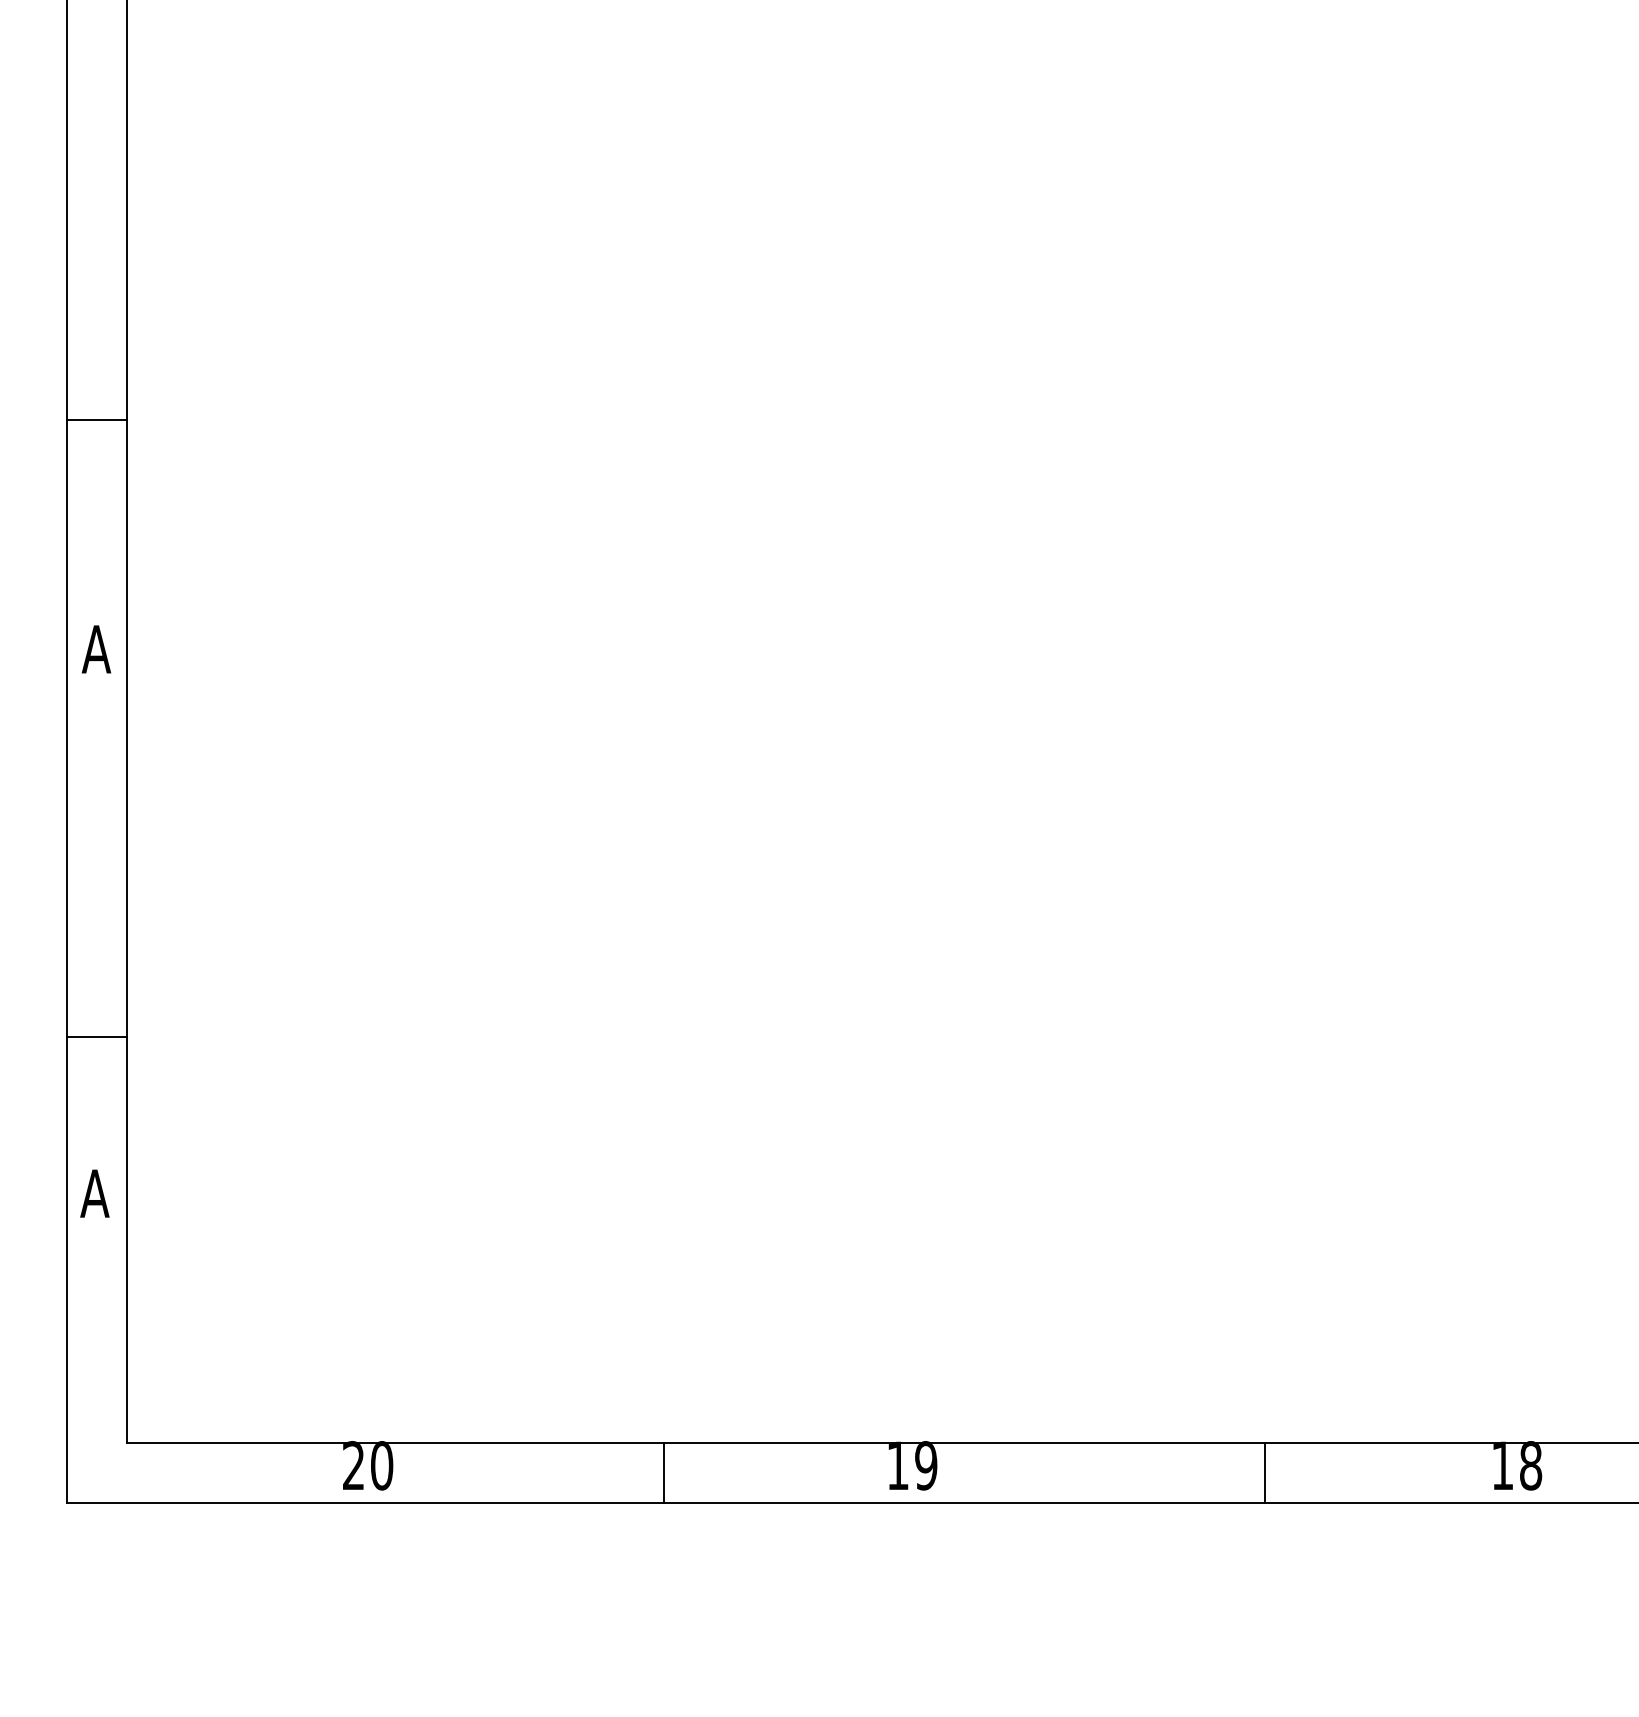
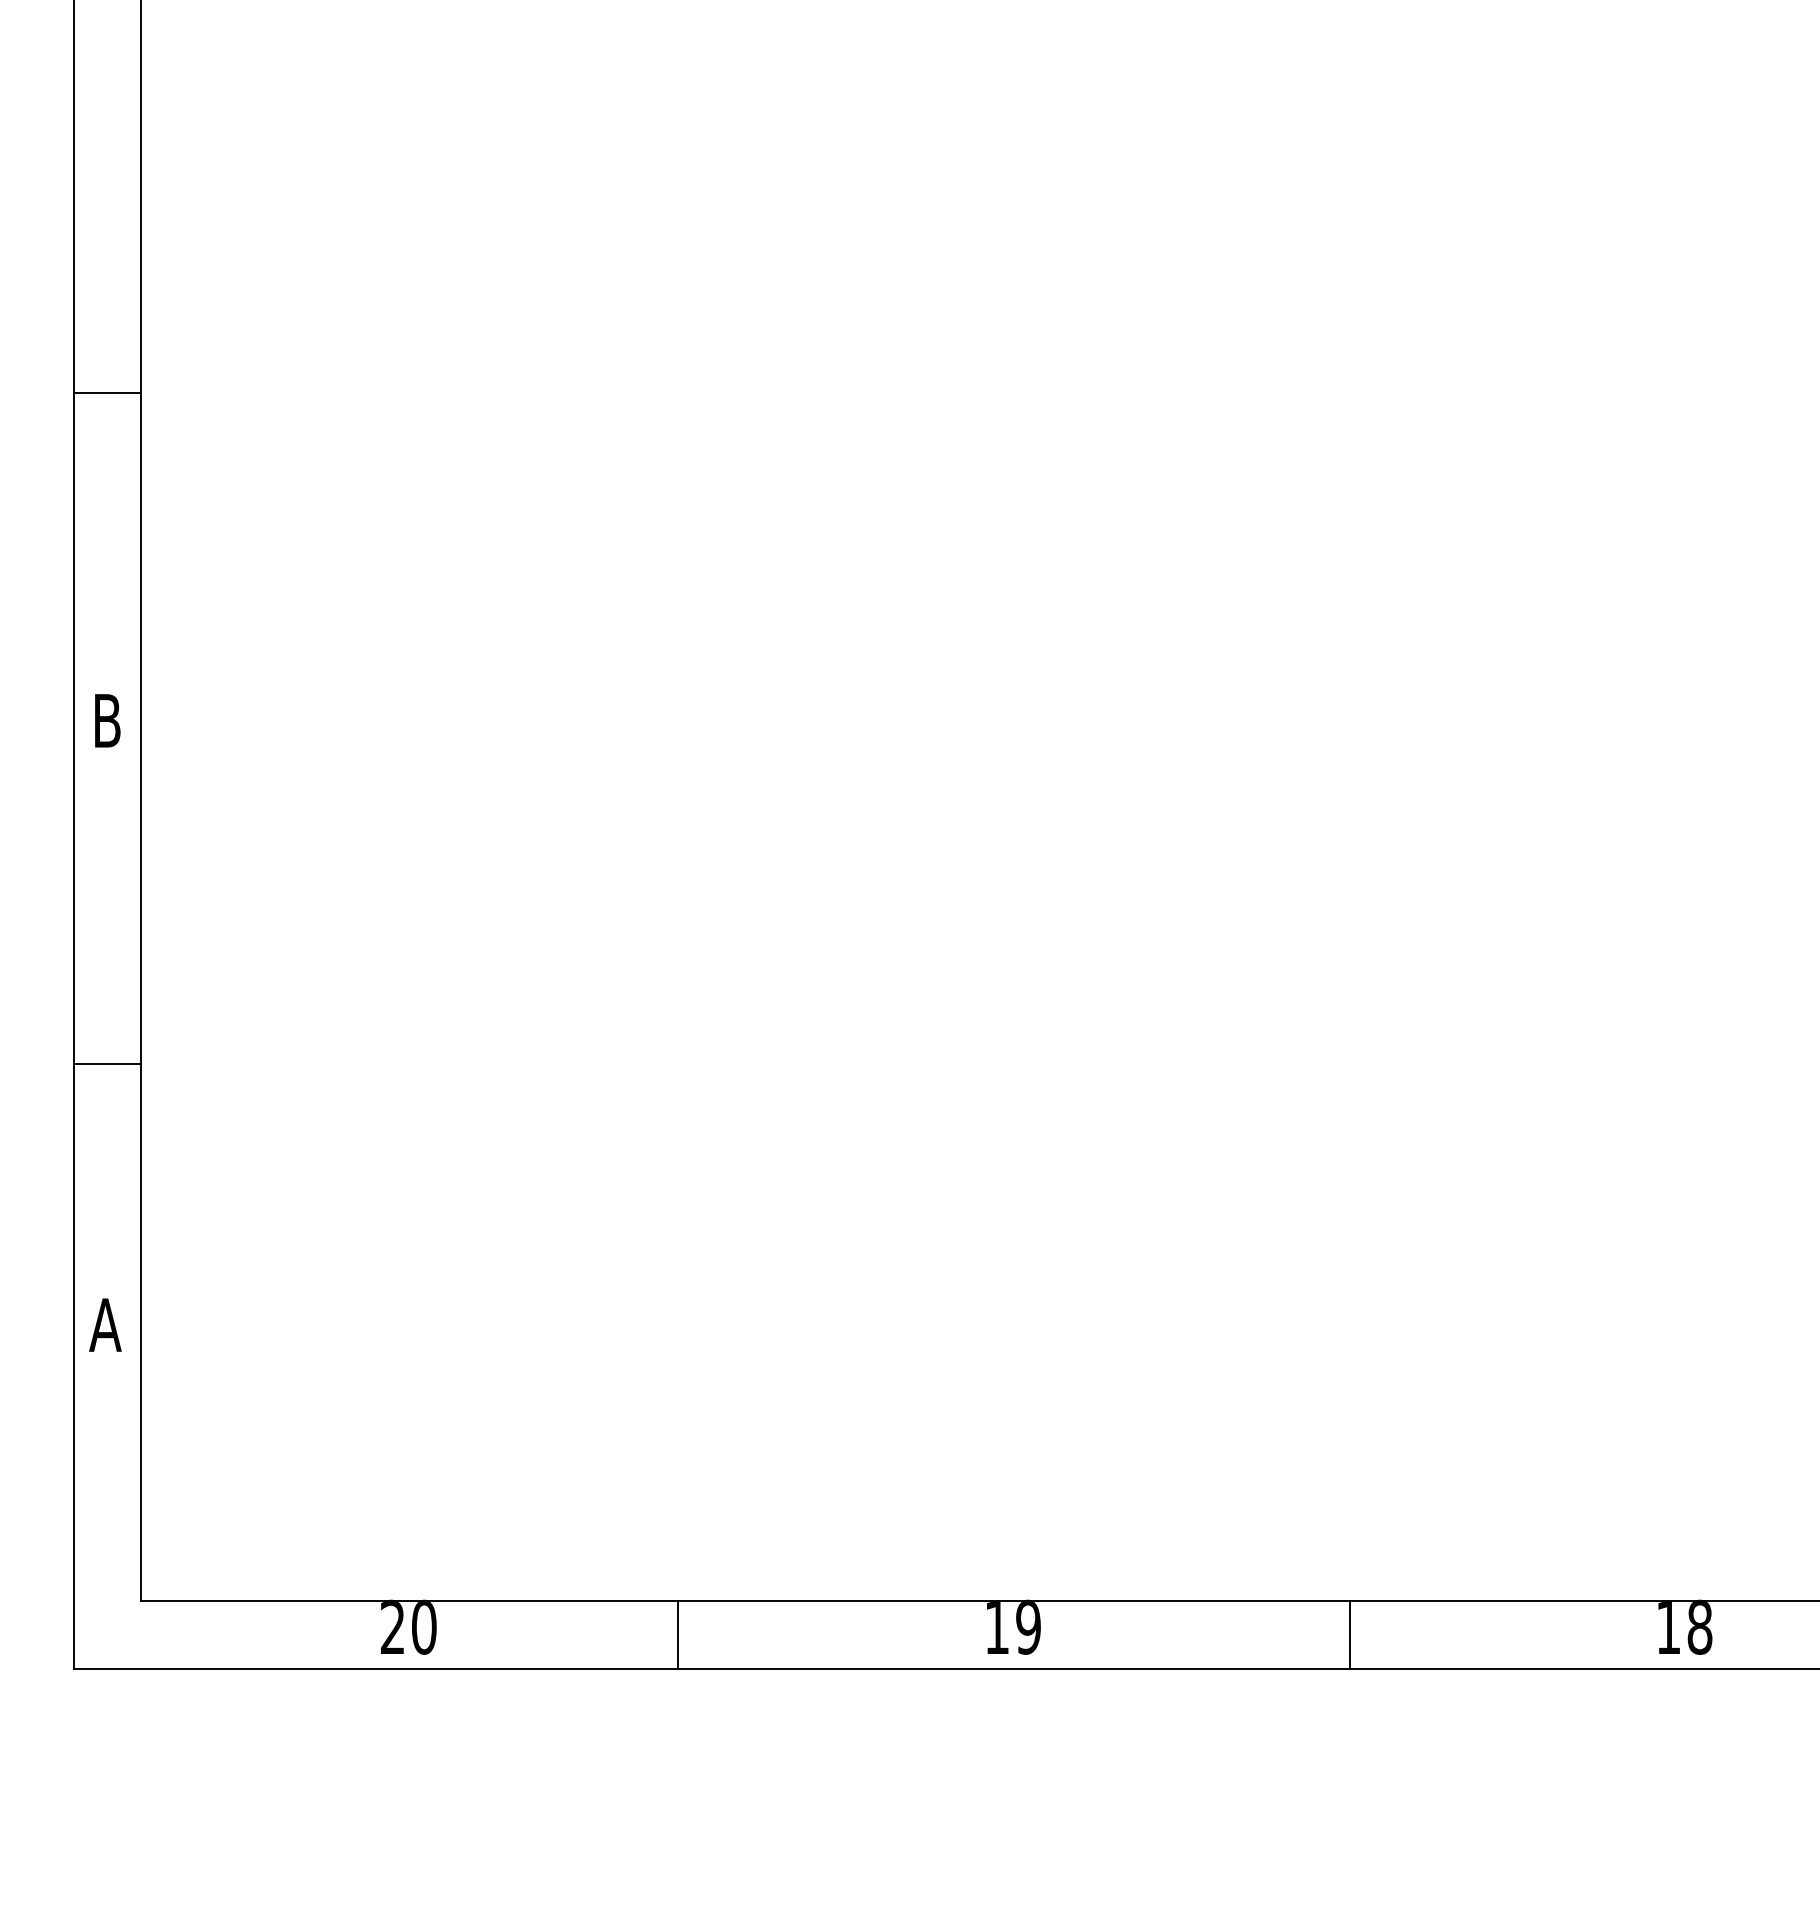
line: (96, 419) -> (107, 392), moved
text: (95, 649) -> (106, 720), A -> B
line: (96, 1037) -> (107, 1064), moved
line: (664, 1472) -> (678, 1634), moved
line: (1264, 1472) -> (1349, 1634), moved

